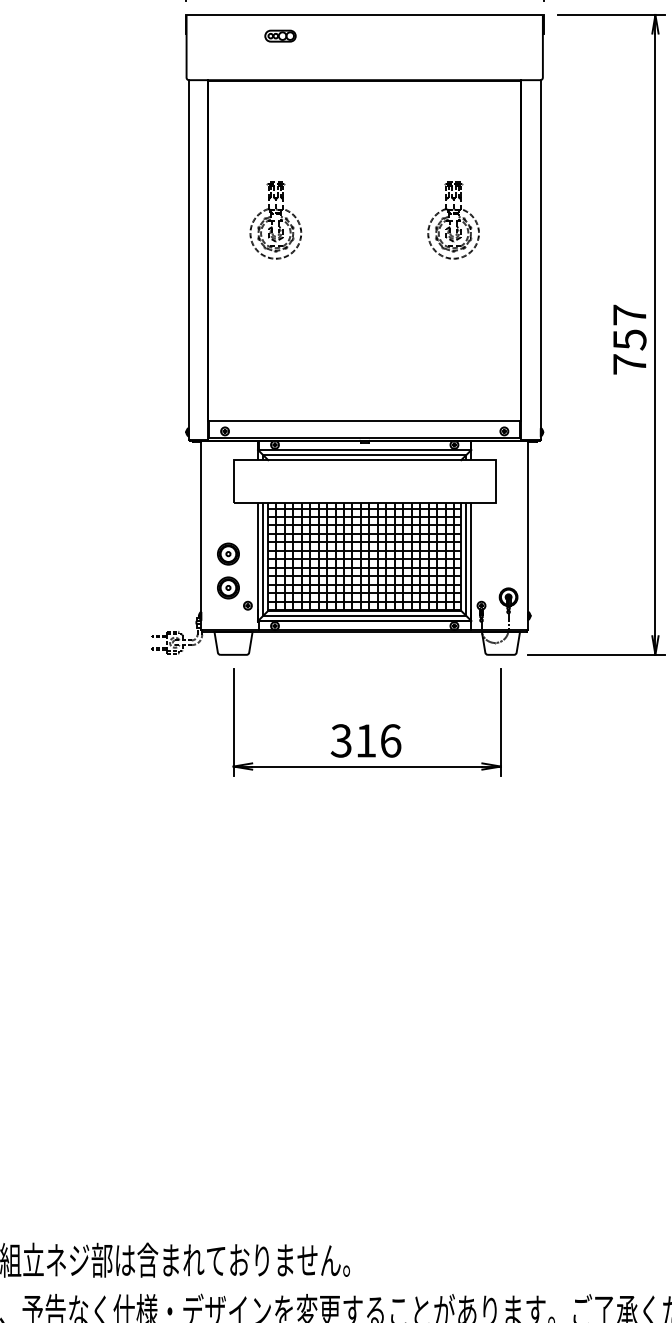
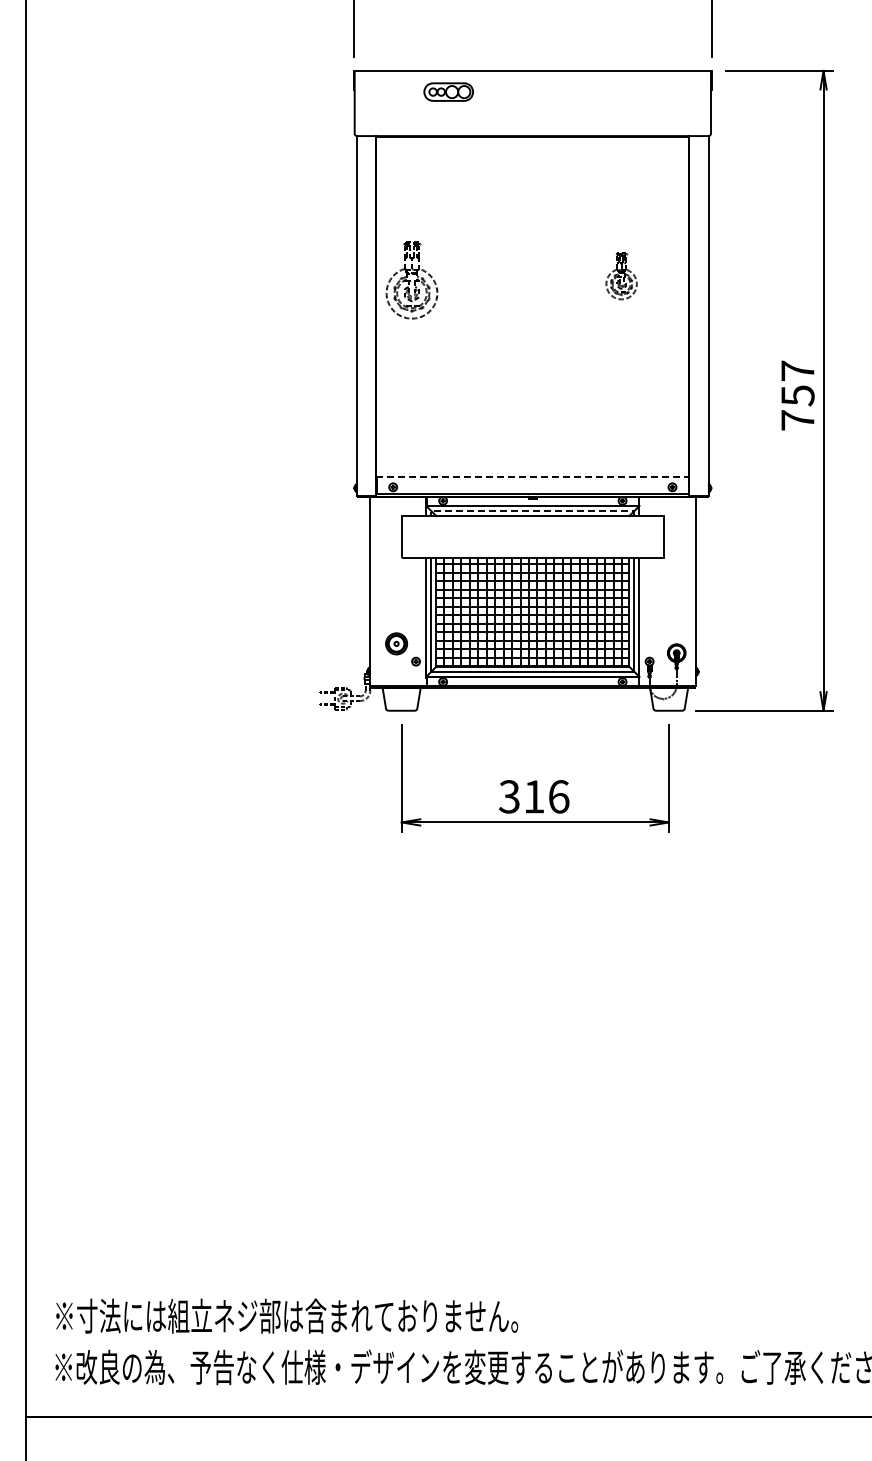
part: (280, 35) -> (448, 91), size x1.6
part: (275, 220) -> (411, 280), moved
part: (453, 220) -> (621, 276), size x0.6
line: (364, 421) -> (532, 477), solid -> dashed
line: (364, 455) -> (532, 511), solid -> dashed
part: (228, 553) -> (396, 609), removed

